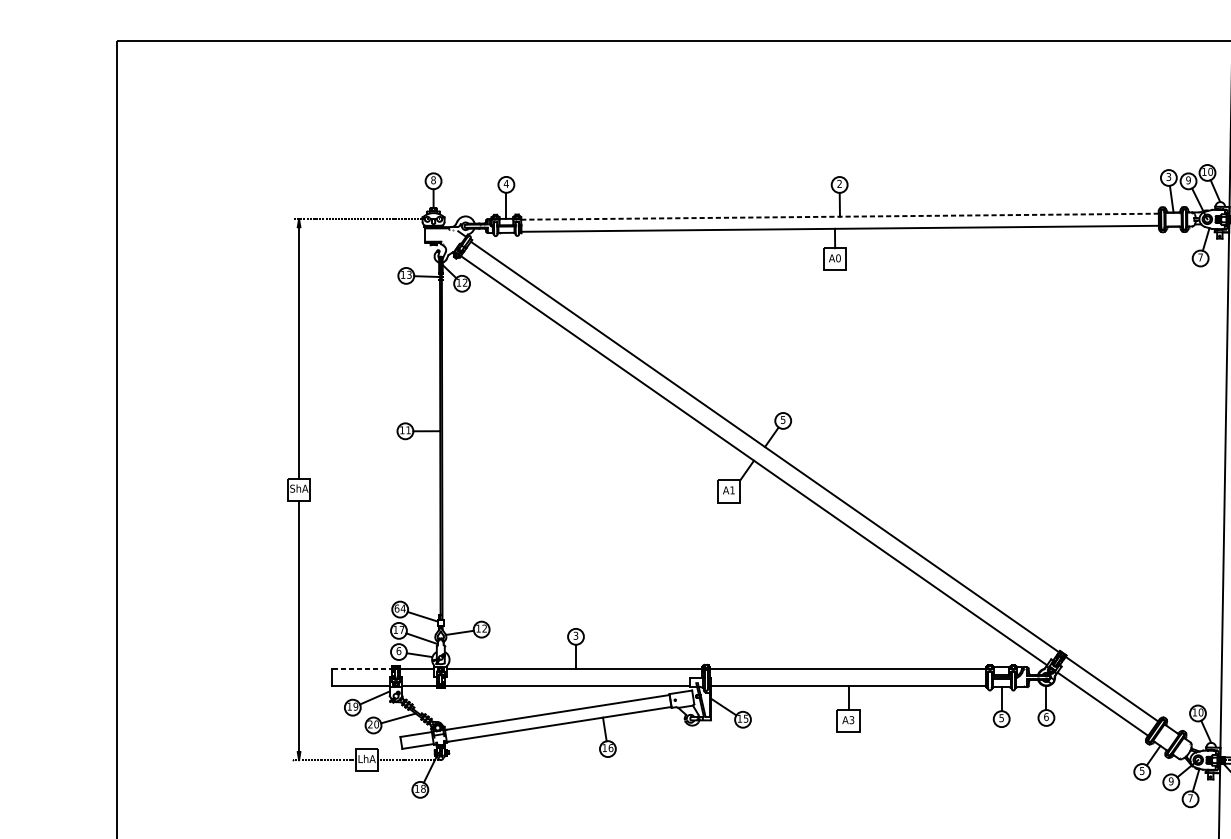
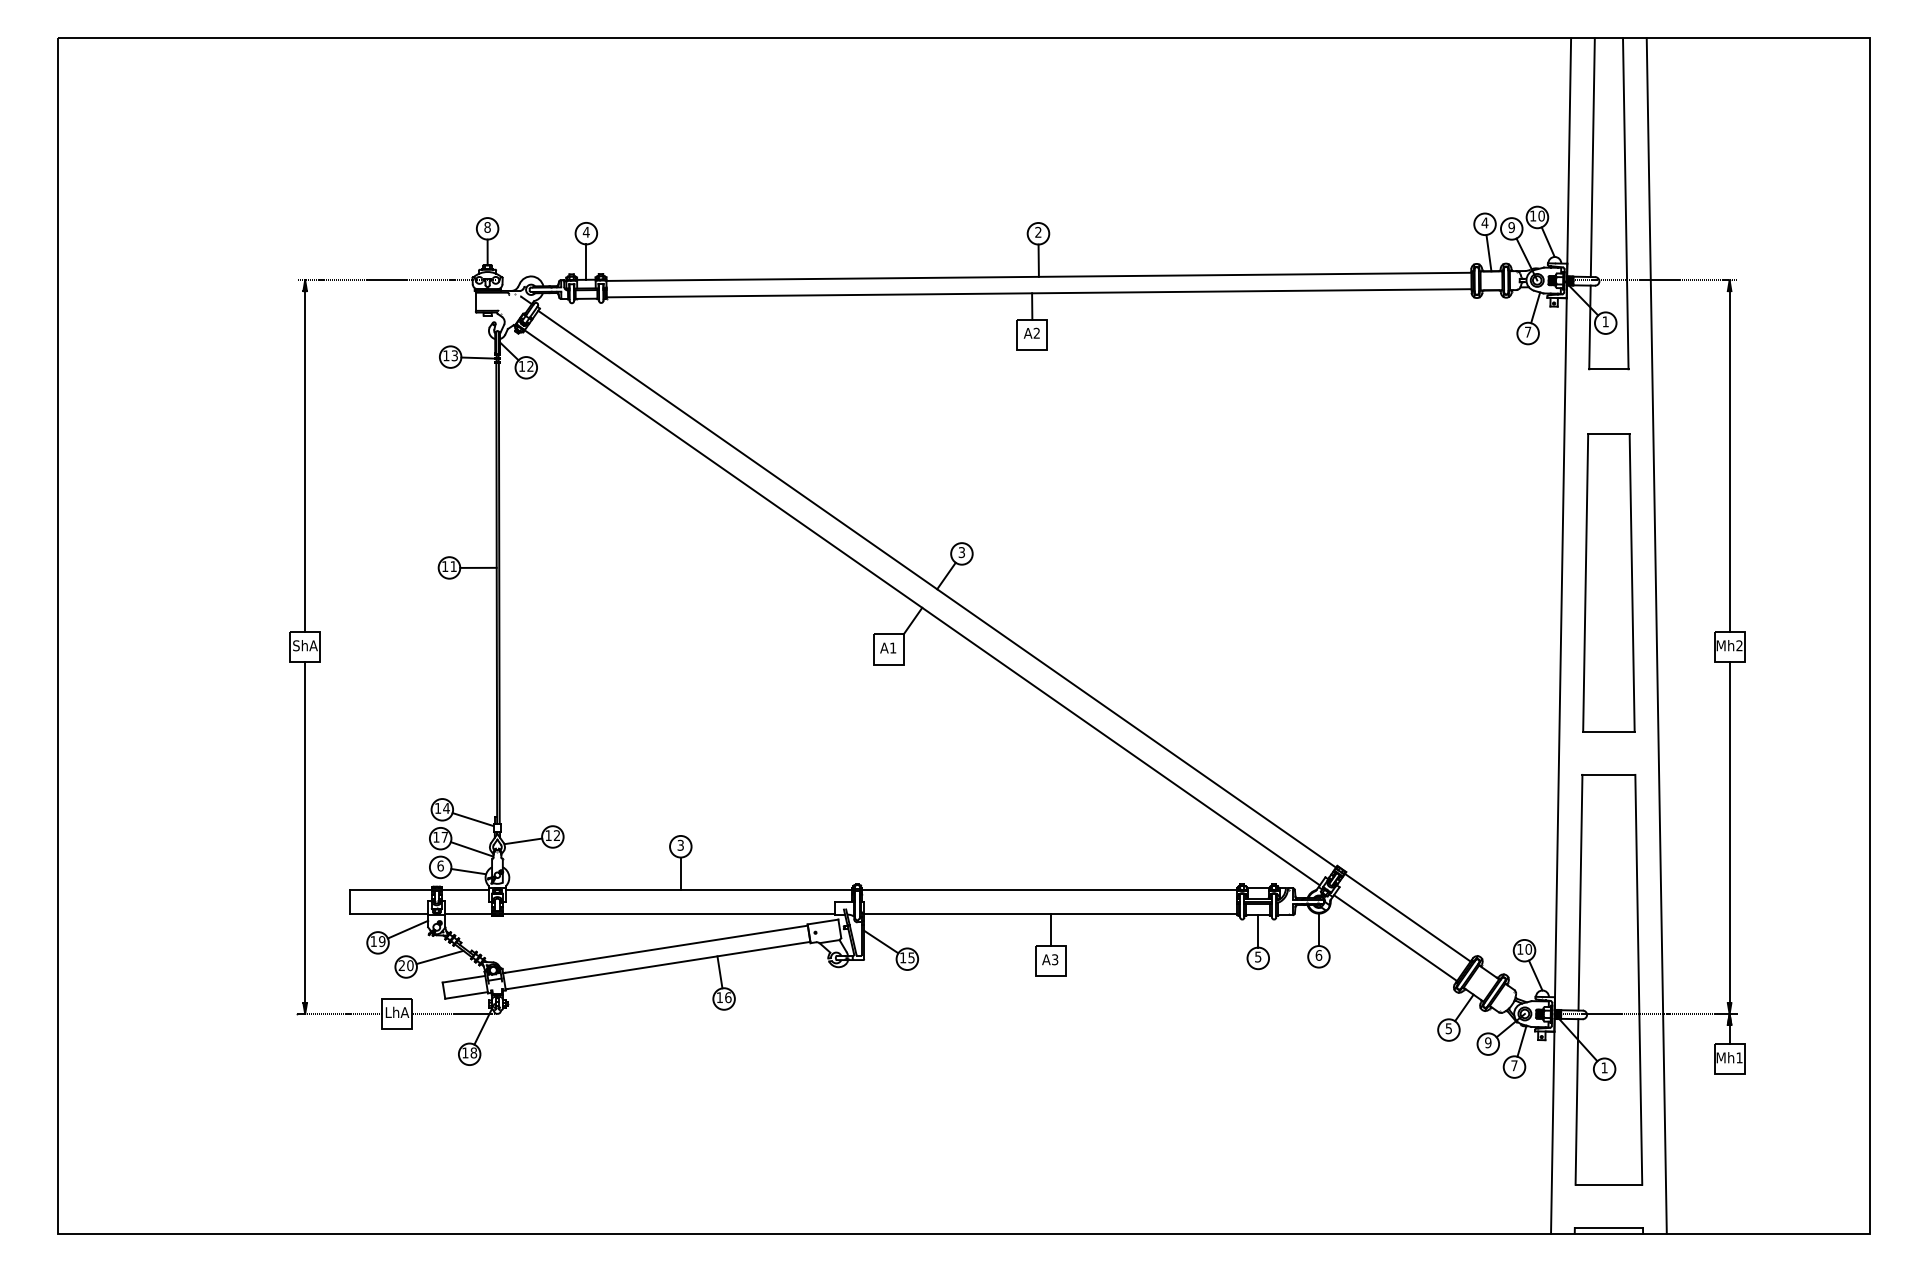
text: (1168, 176) -> (1484, 222), 3 -> 4
line: (840, 216) -> (1039, 276), dashed -> solid
text: (838, 257) -> (1036, 332), A0 -> A2
text: (782, 419) -> (961, 551), 5 -> 3
text: (396, 608) -> (437, 808), 64 -> 14
line: (362, 668) -> (391, 889), dashed -> solid

